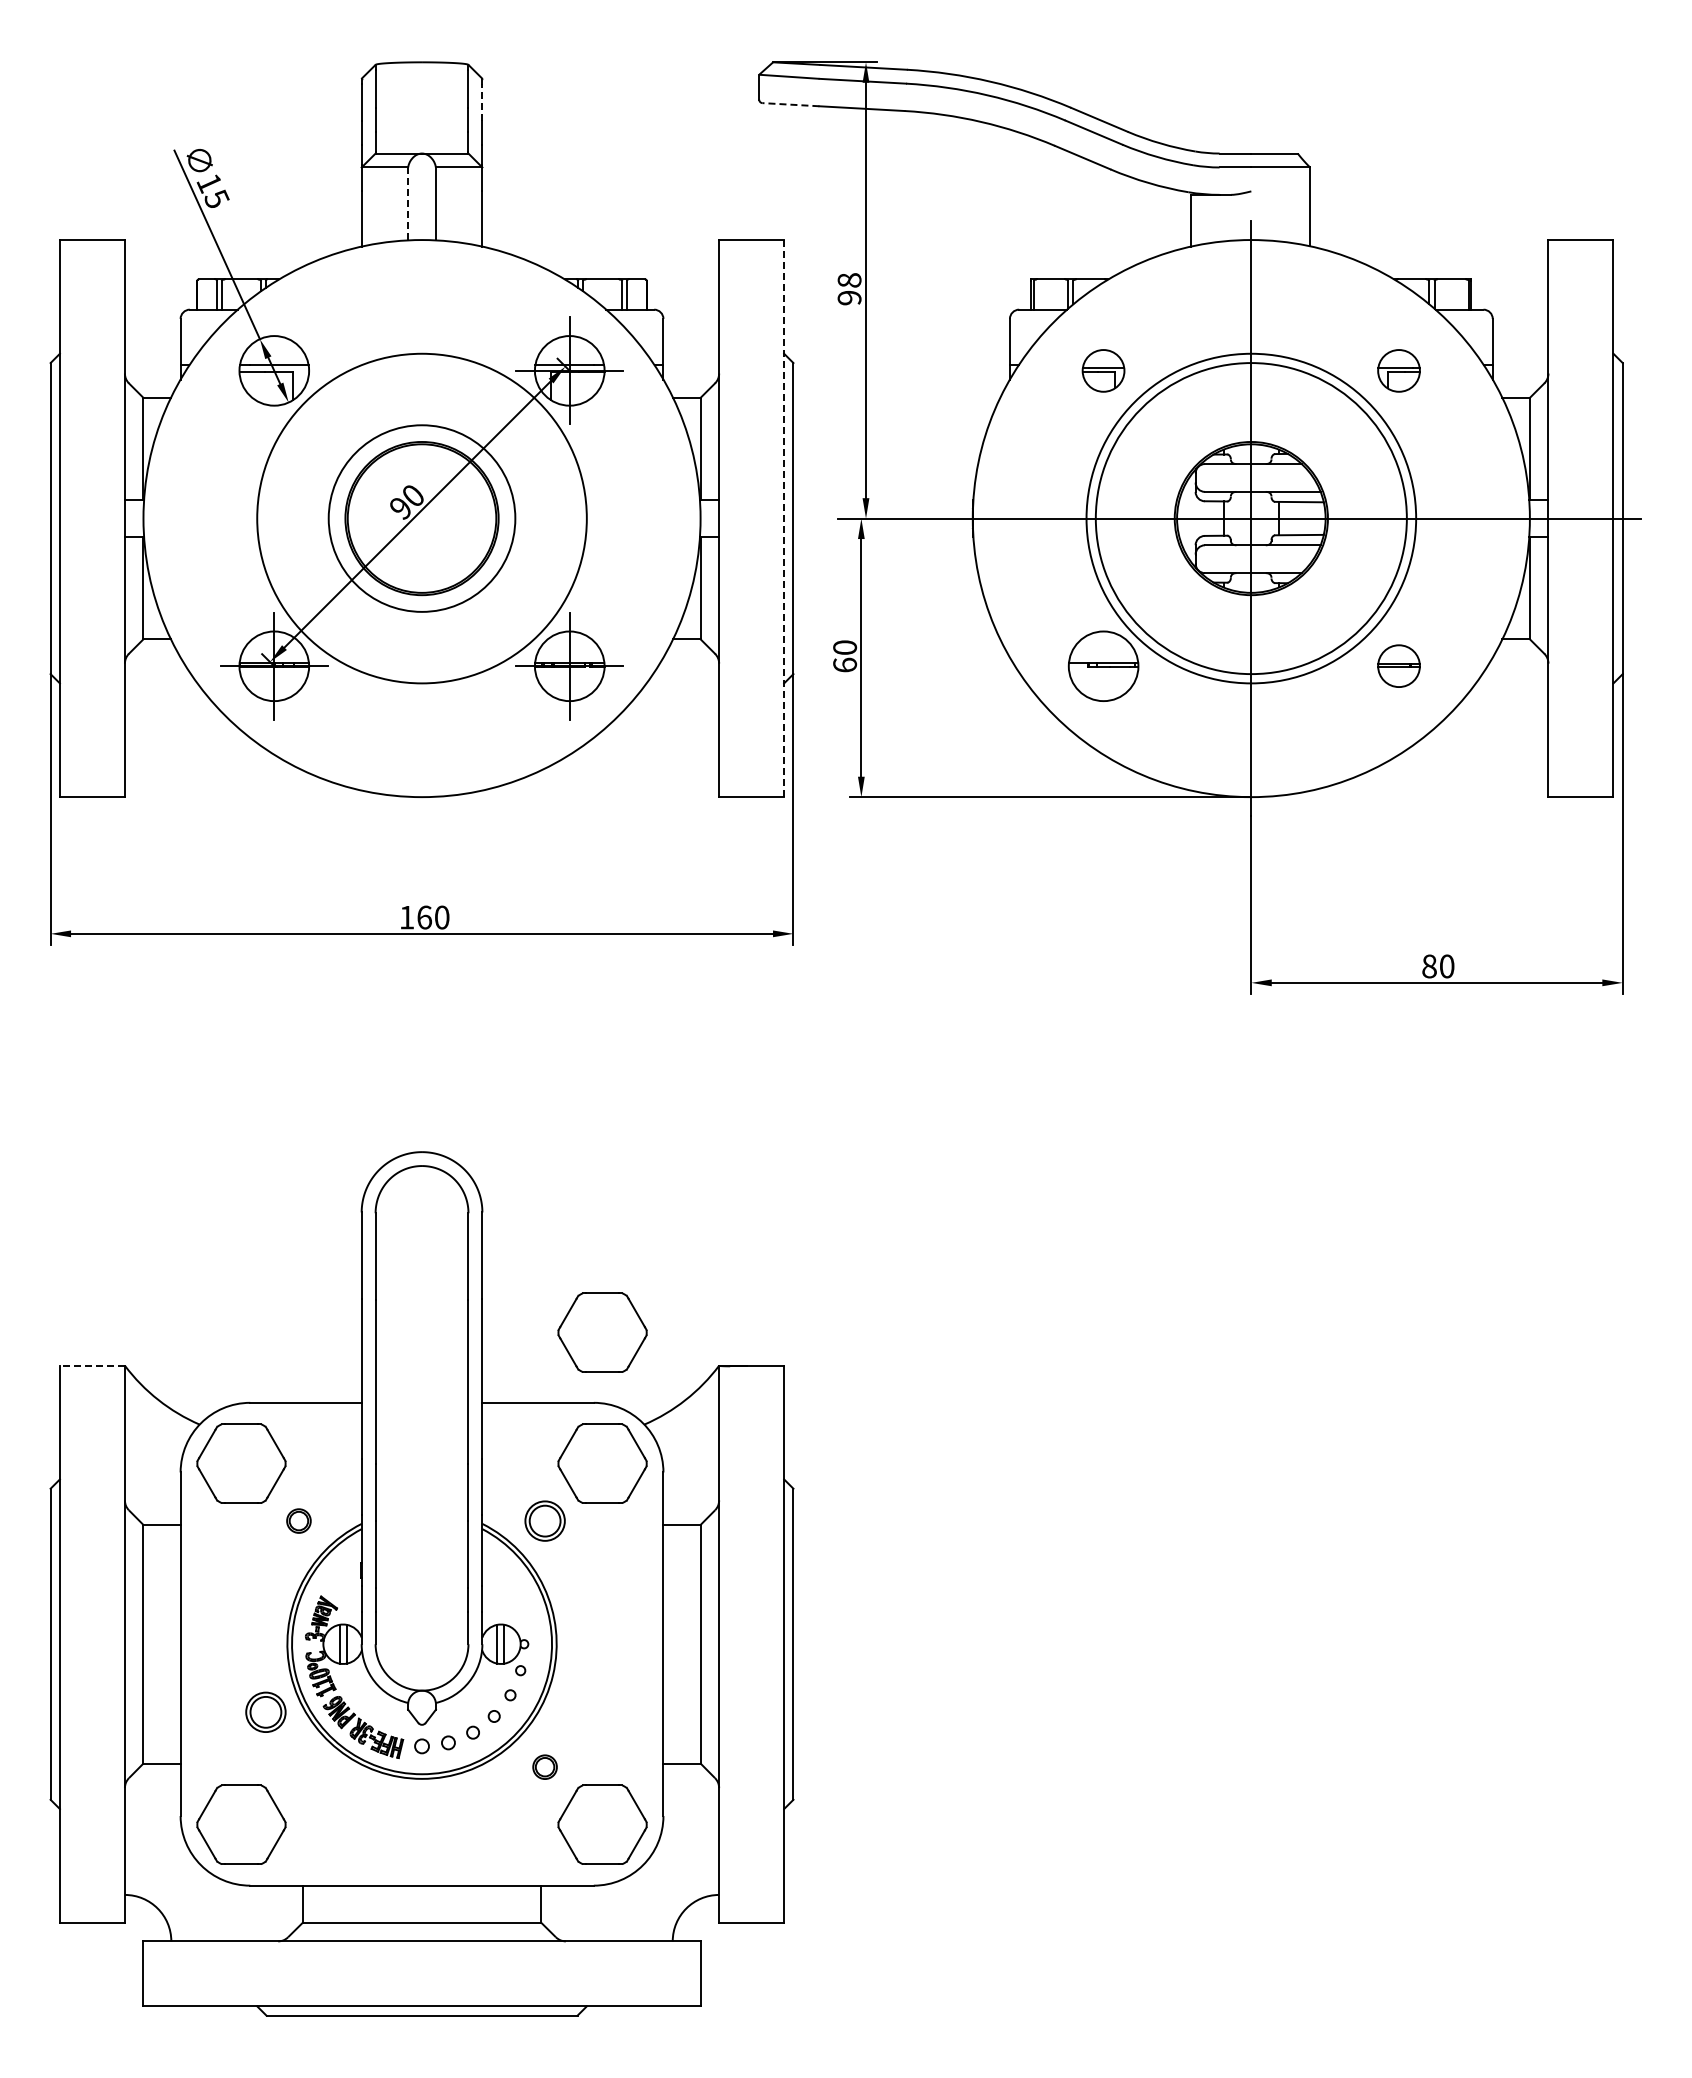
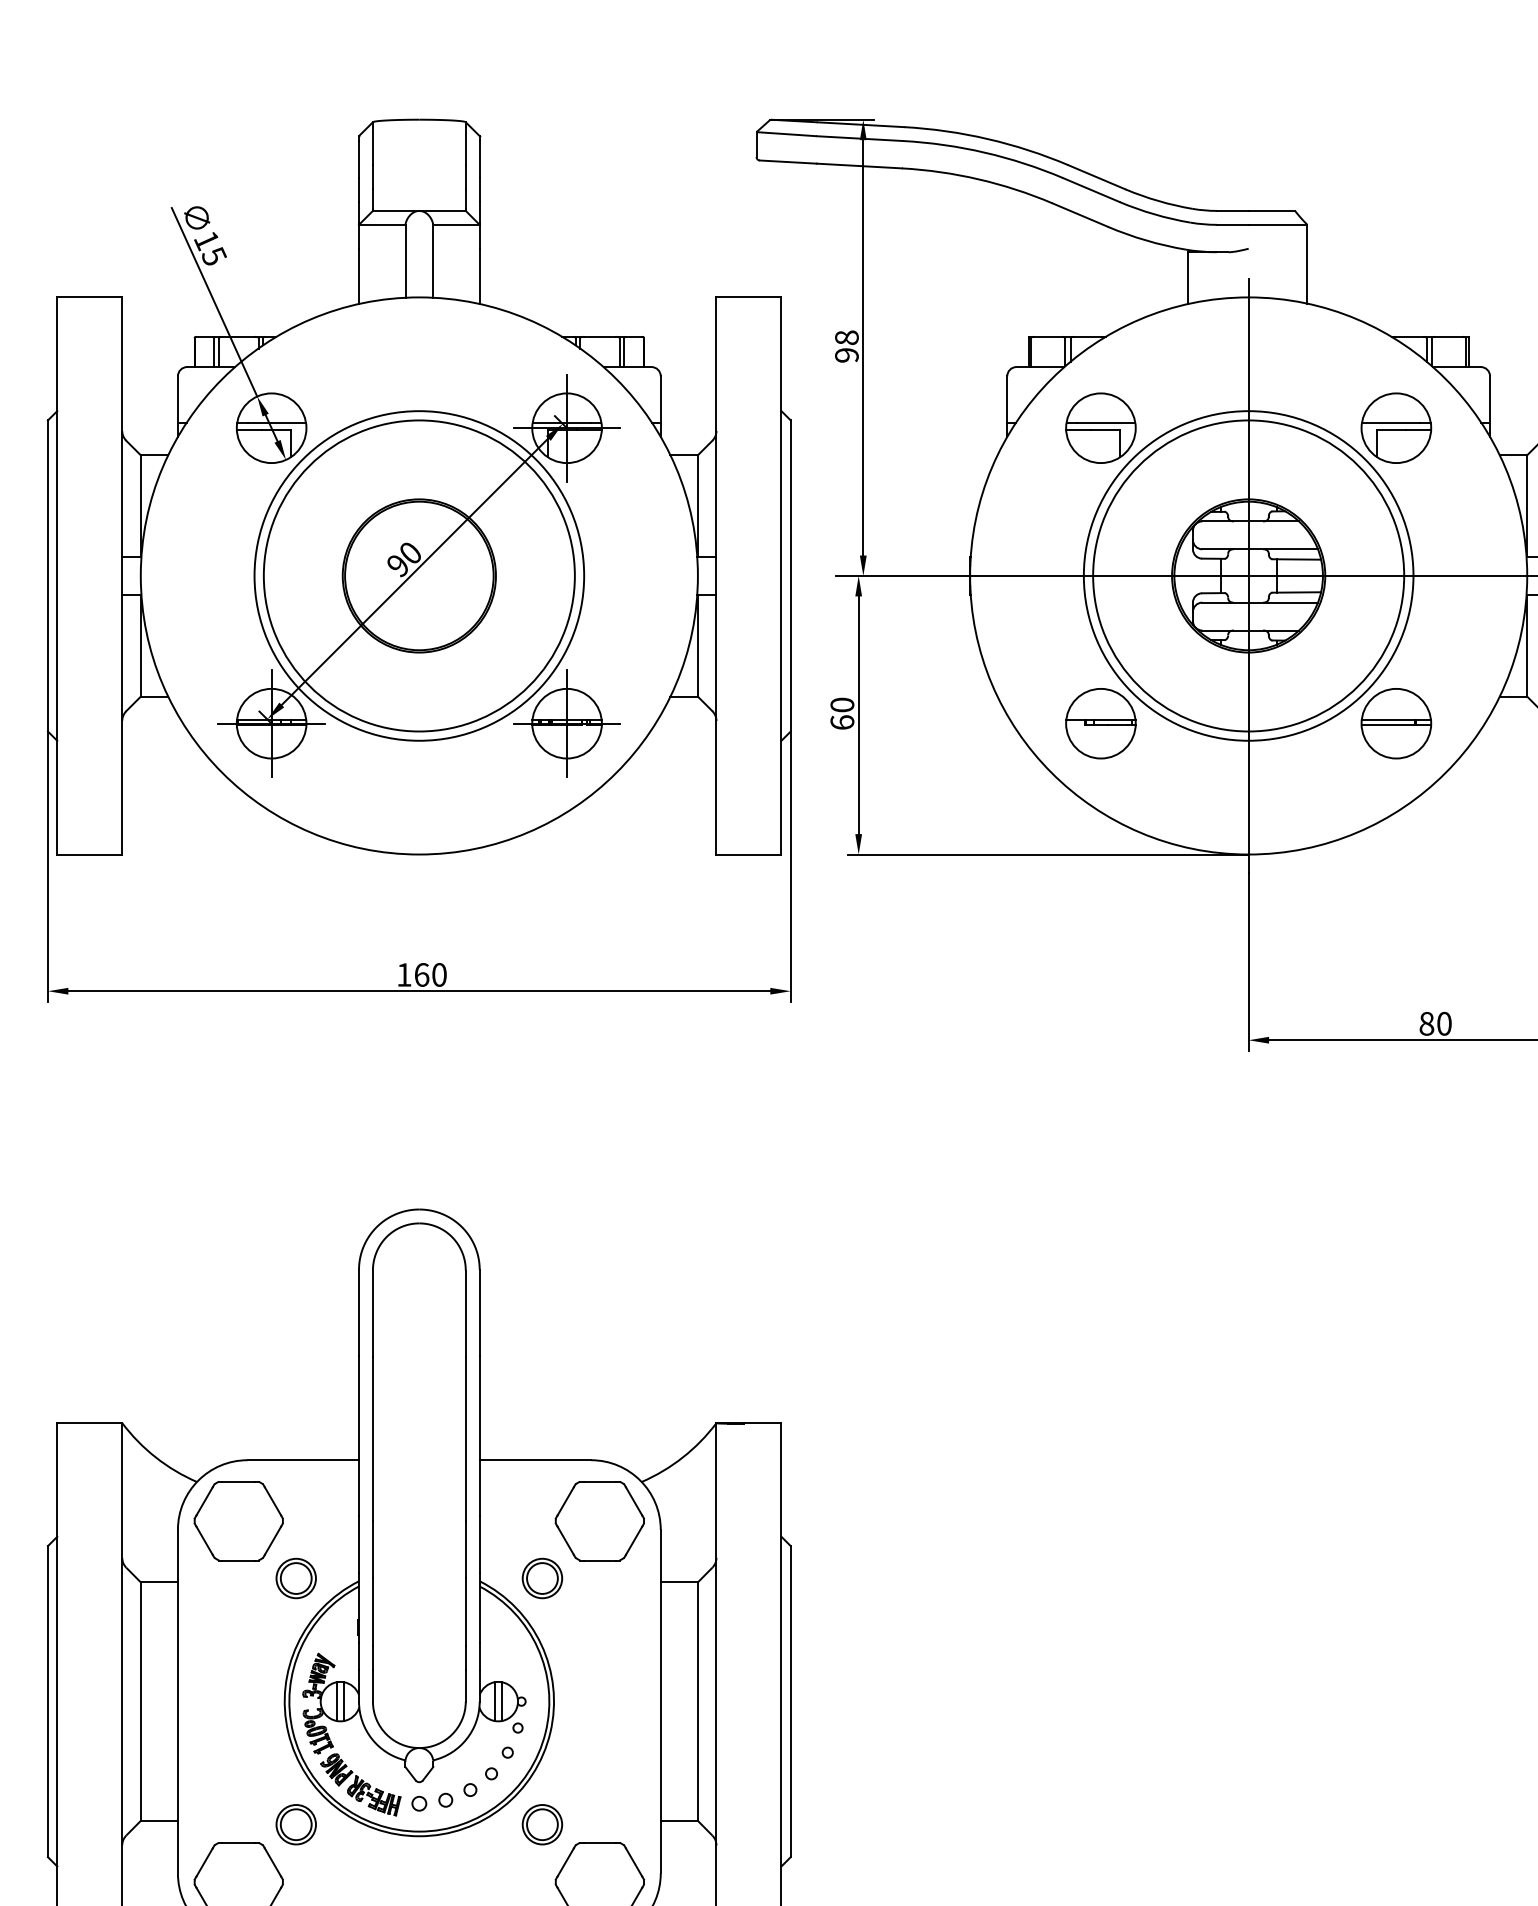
line: (482, 102) -> (479, 159), dashed -> solid
line: (790, 104) -> (787, 161), dashed -> solid
line: (408, 203) -> (405, 260), dashed -> solid
part: (1103, 370) -> (1100, 427), size x1.67
part: (1398, 370) -> (1395, 427), size x1.67
circle: (421, 518) -> (418, 575), size x1.67
line: (784, 518) -> (781, 575), dashed -> solid
part: (1398, 665) -> (1395, 722), size x1.67
part: (602, 1332) -> (599, 1389), removed
line: (91, 1365) -> (88, 1422), dashed -> solid
part: (298, 1520) -> (295, 1577), size x1.67
part: (265, 1711) -> (295, 1823), moved
part: (544, 1766) -> (541, 1823), size x1.67

